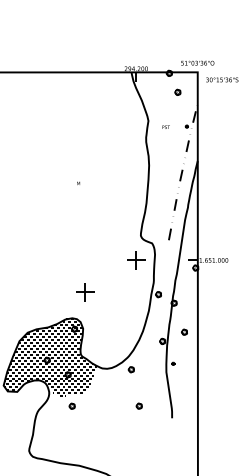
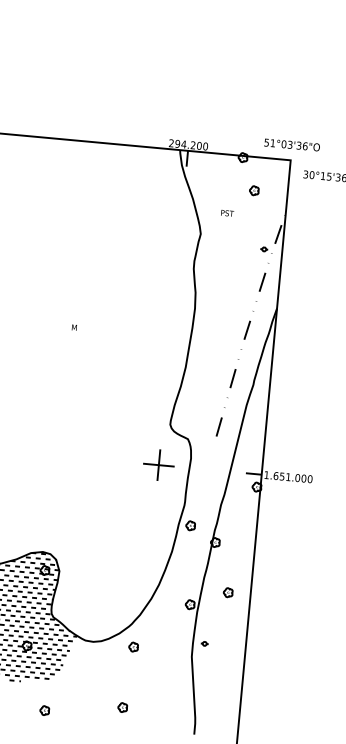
text: (165, 126) -> (226, 211), moved
part: (85, 292) -> (68, 510), removed
part: (71, 405) -> (43, 709), moved
part: (138, 405) -> (121, 706), moved

